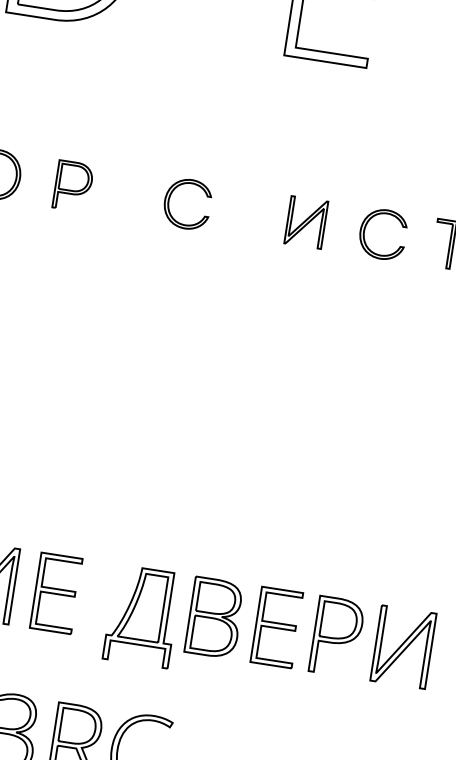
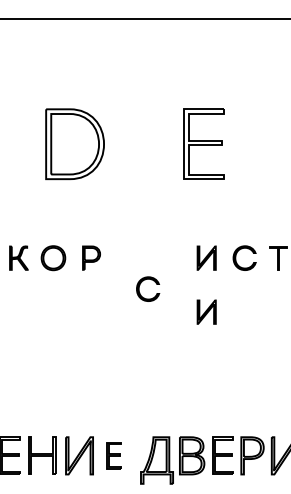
part: (178, 188) -> (142, 282), moved
part: (289, 330) -> (206, 311), added
part: (55, 592) -> (113, 455), size x0.7

